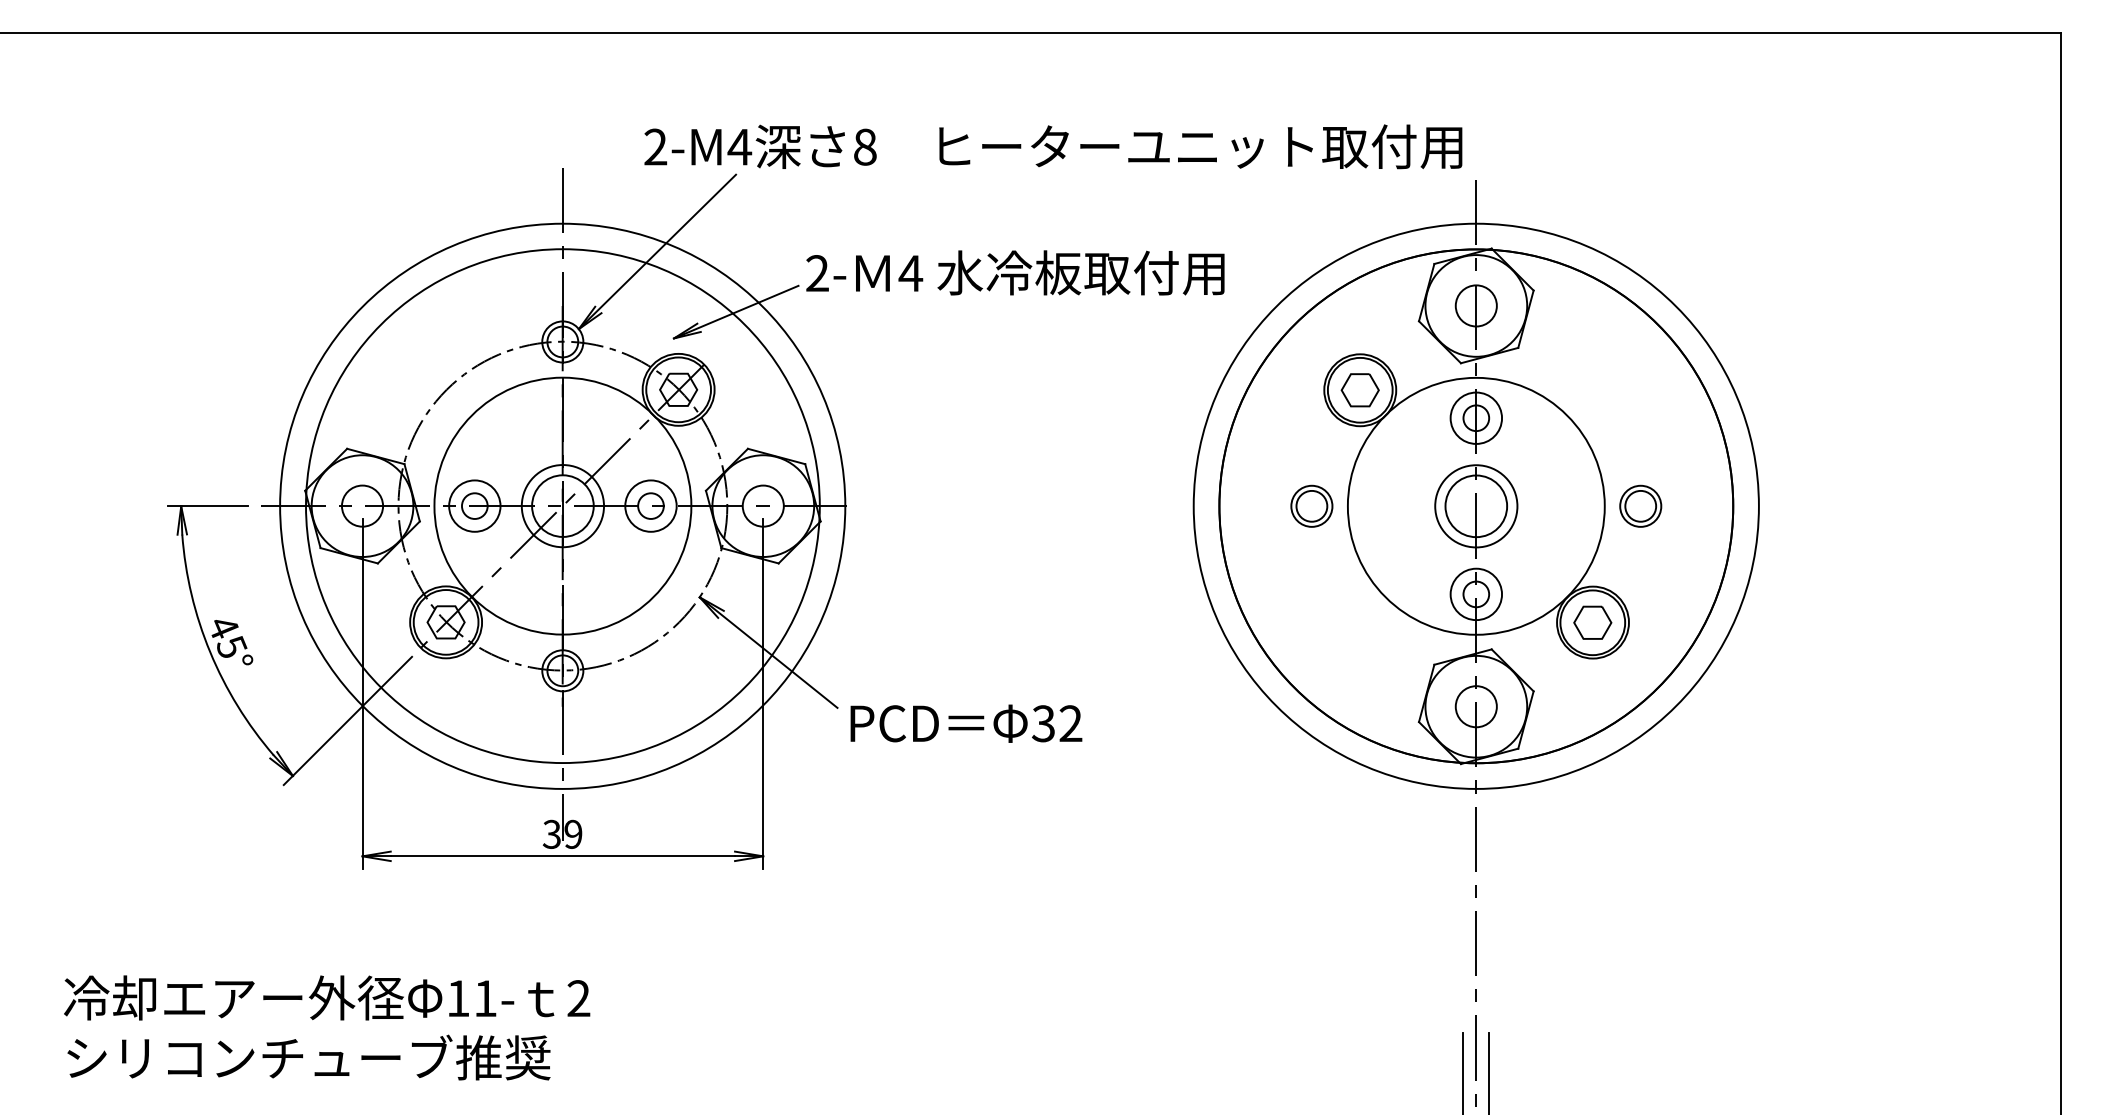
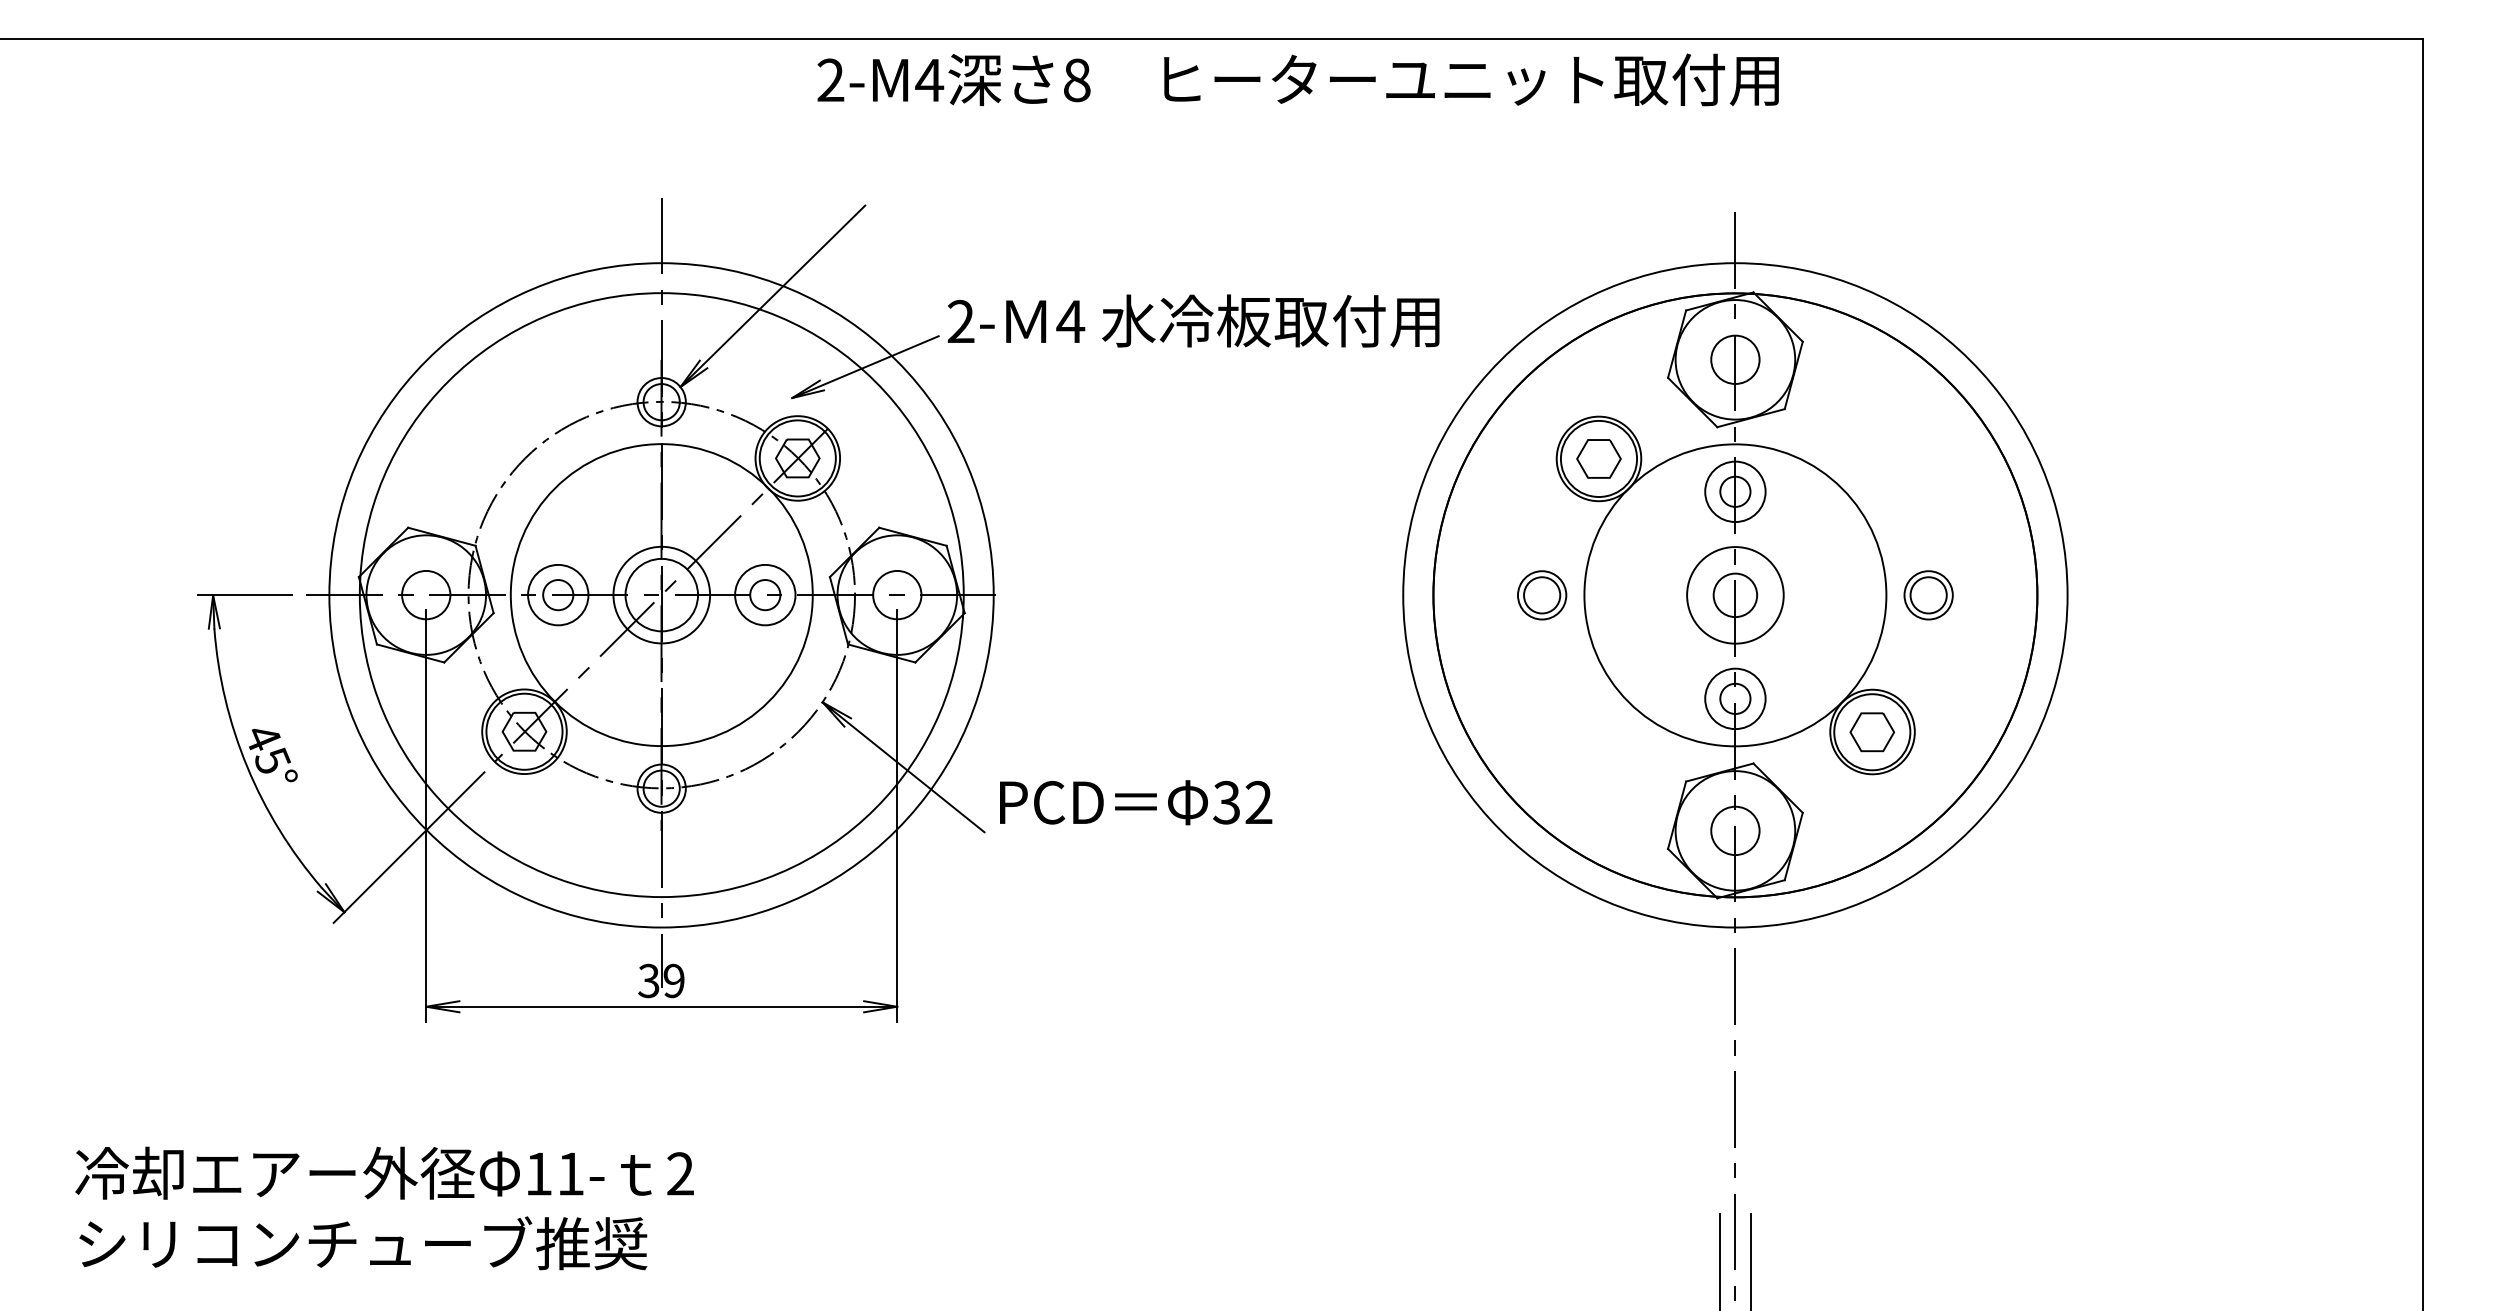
text: (1053, 146) -> (1298, 79), moved
circle: (1476, 506) -> (1735, 595), size x0.6
text: (966, 723) -> (1136, 802), moved

